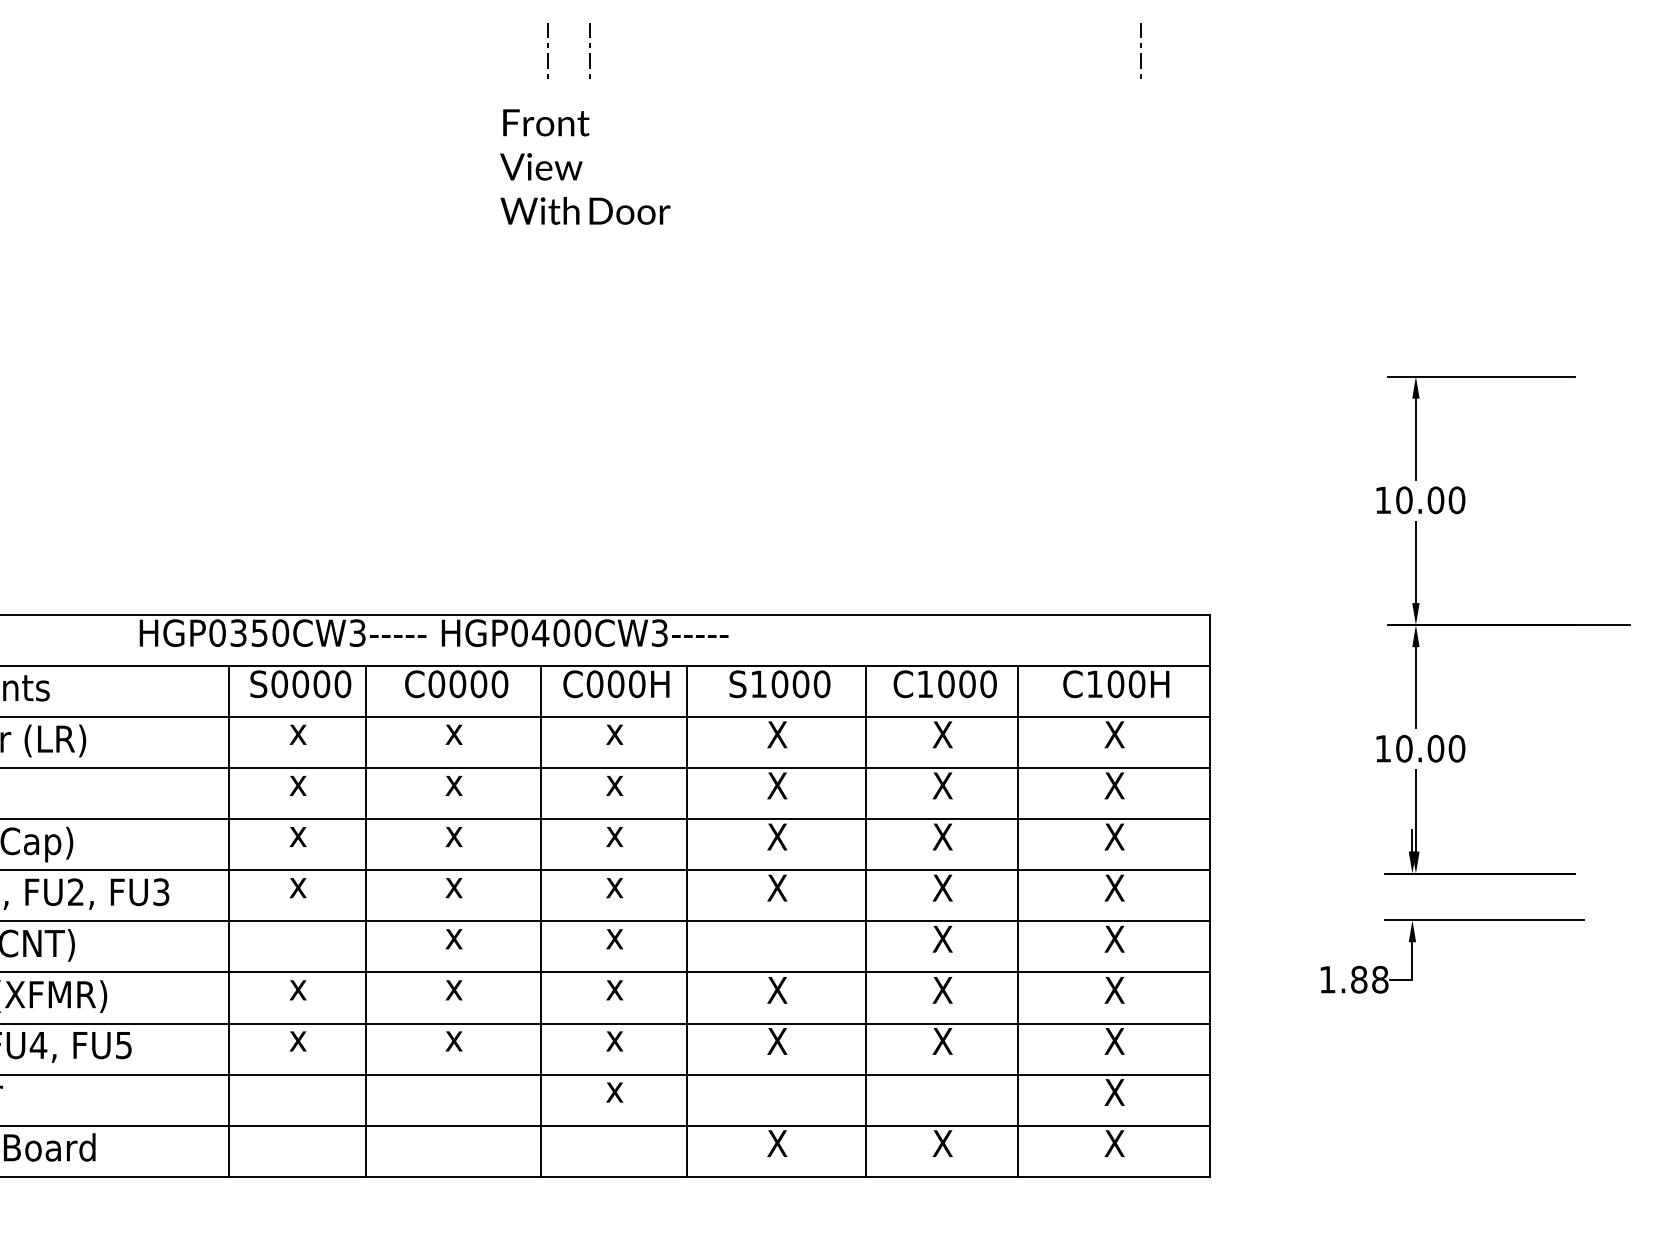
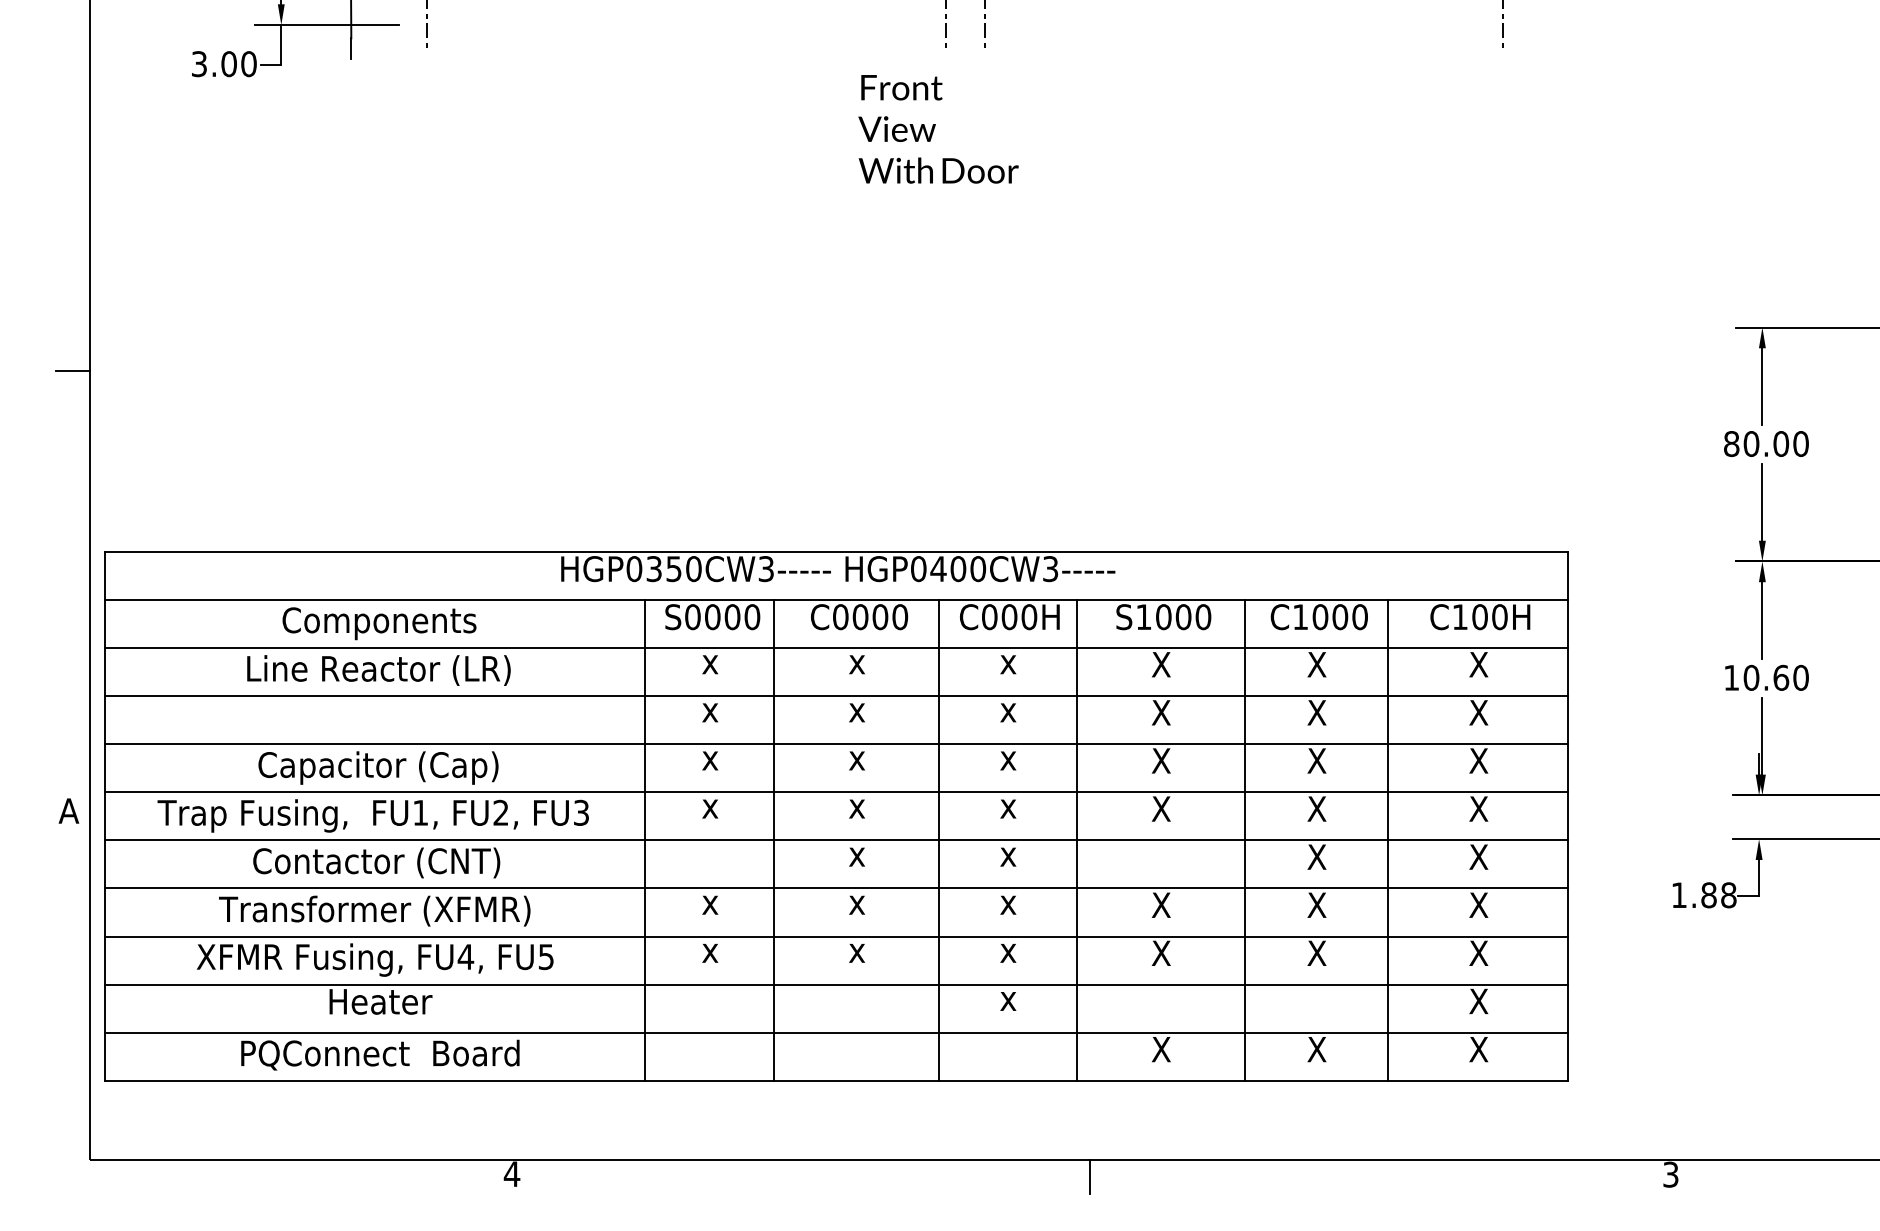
text: (585, 167) -> (938, 129), moved
text: (1383, 500) -> (1731, 444), 10.00 -> 80.00
text: (1436, 748) -> (1781, 677), 10.00 -> 10.60

